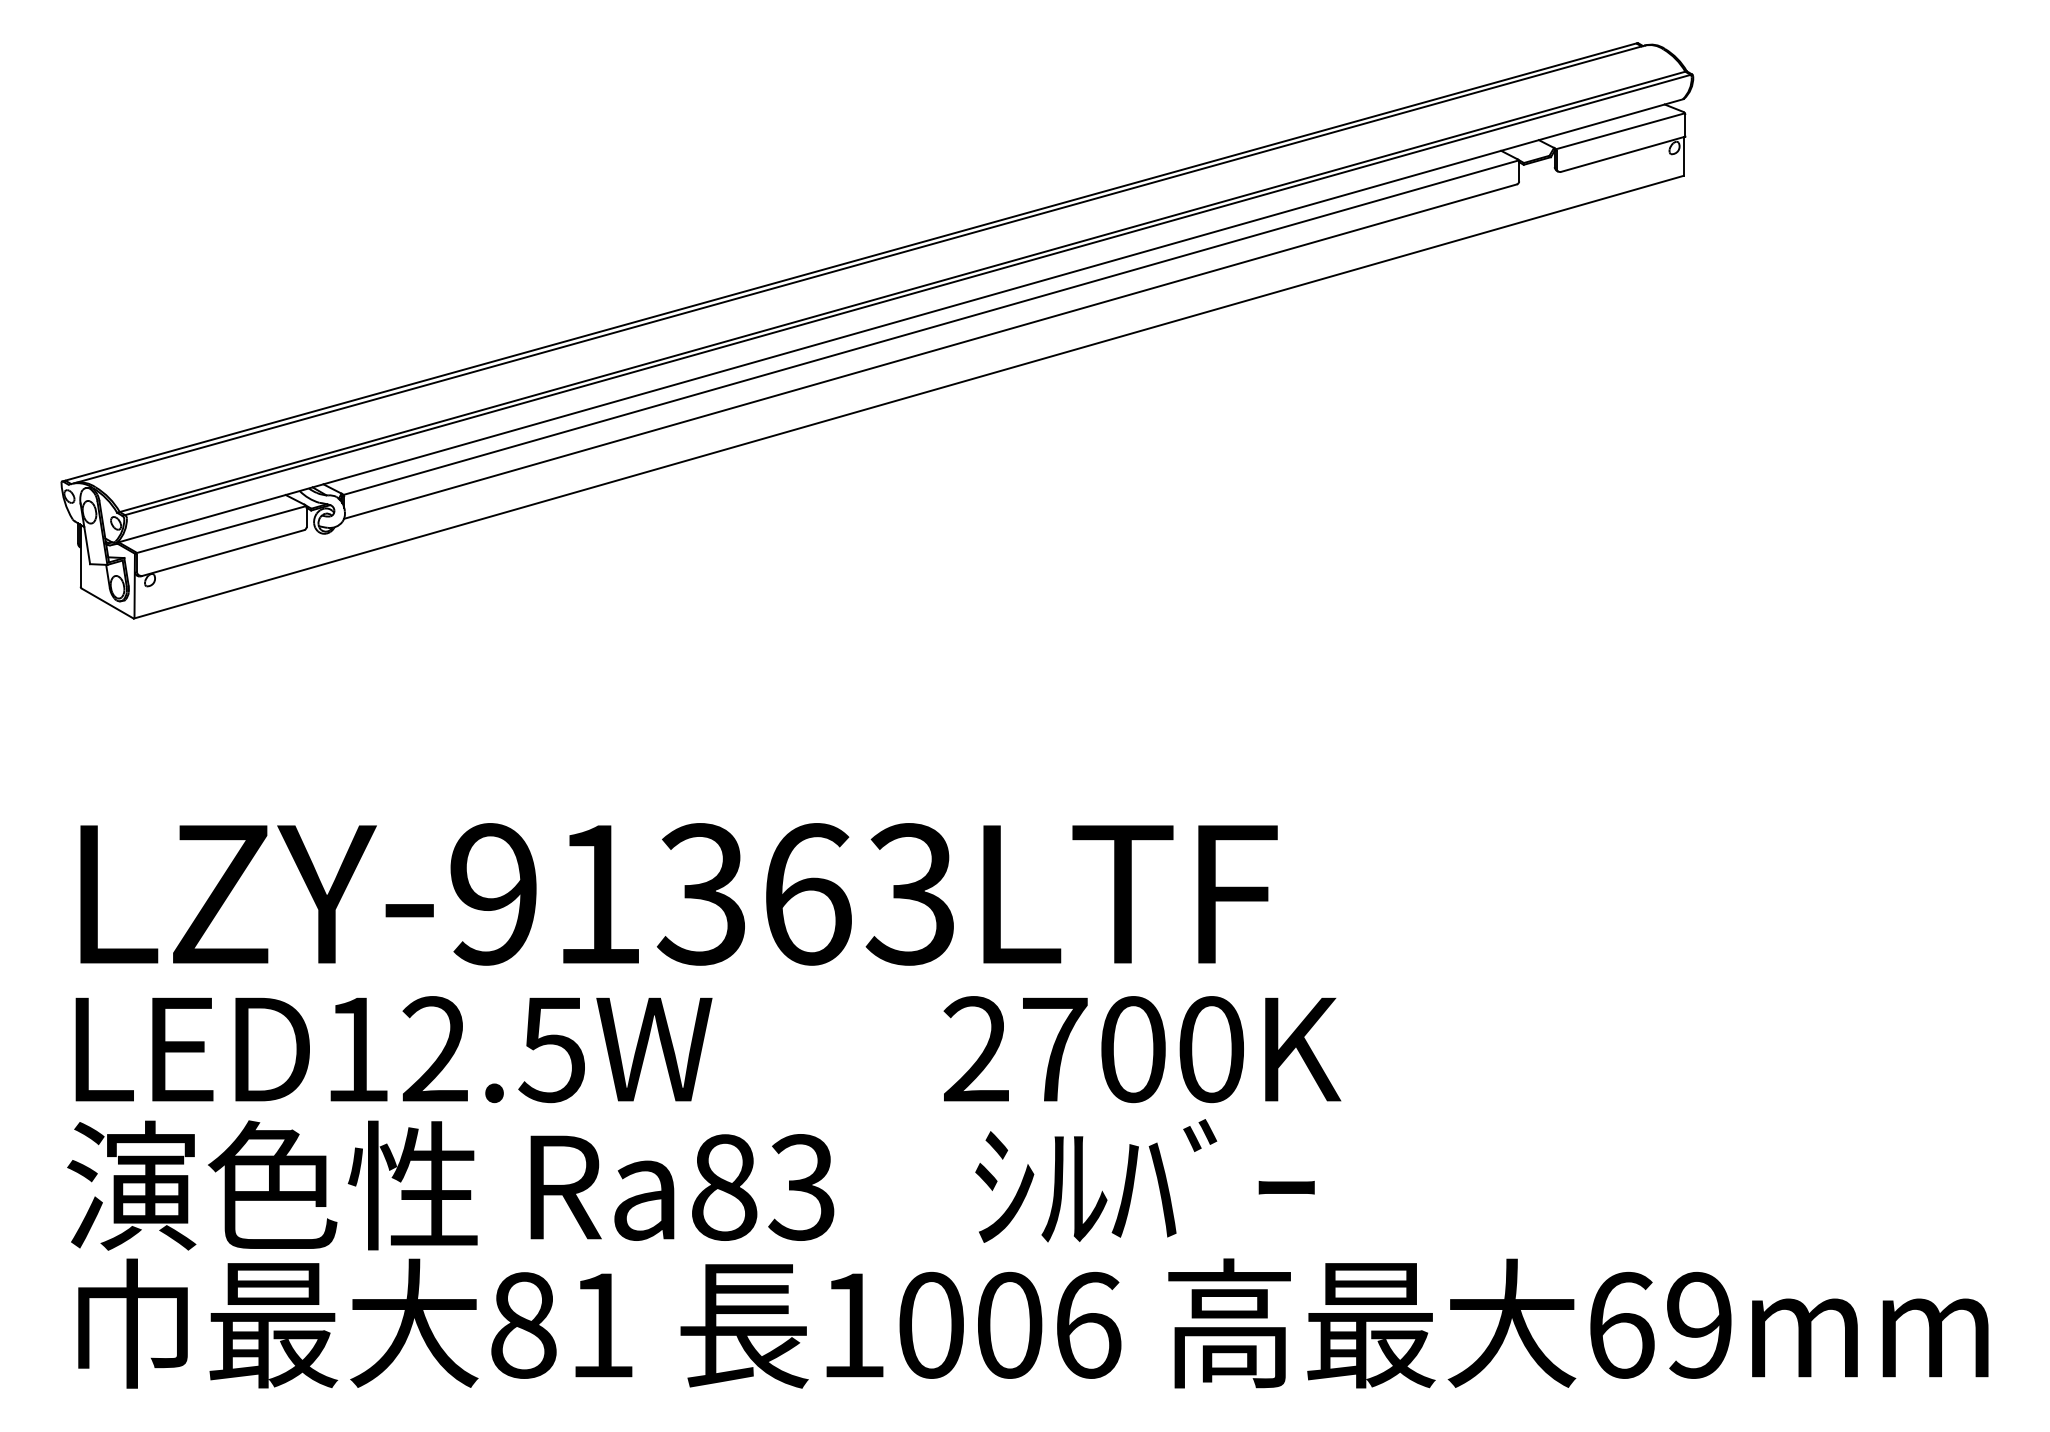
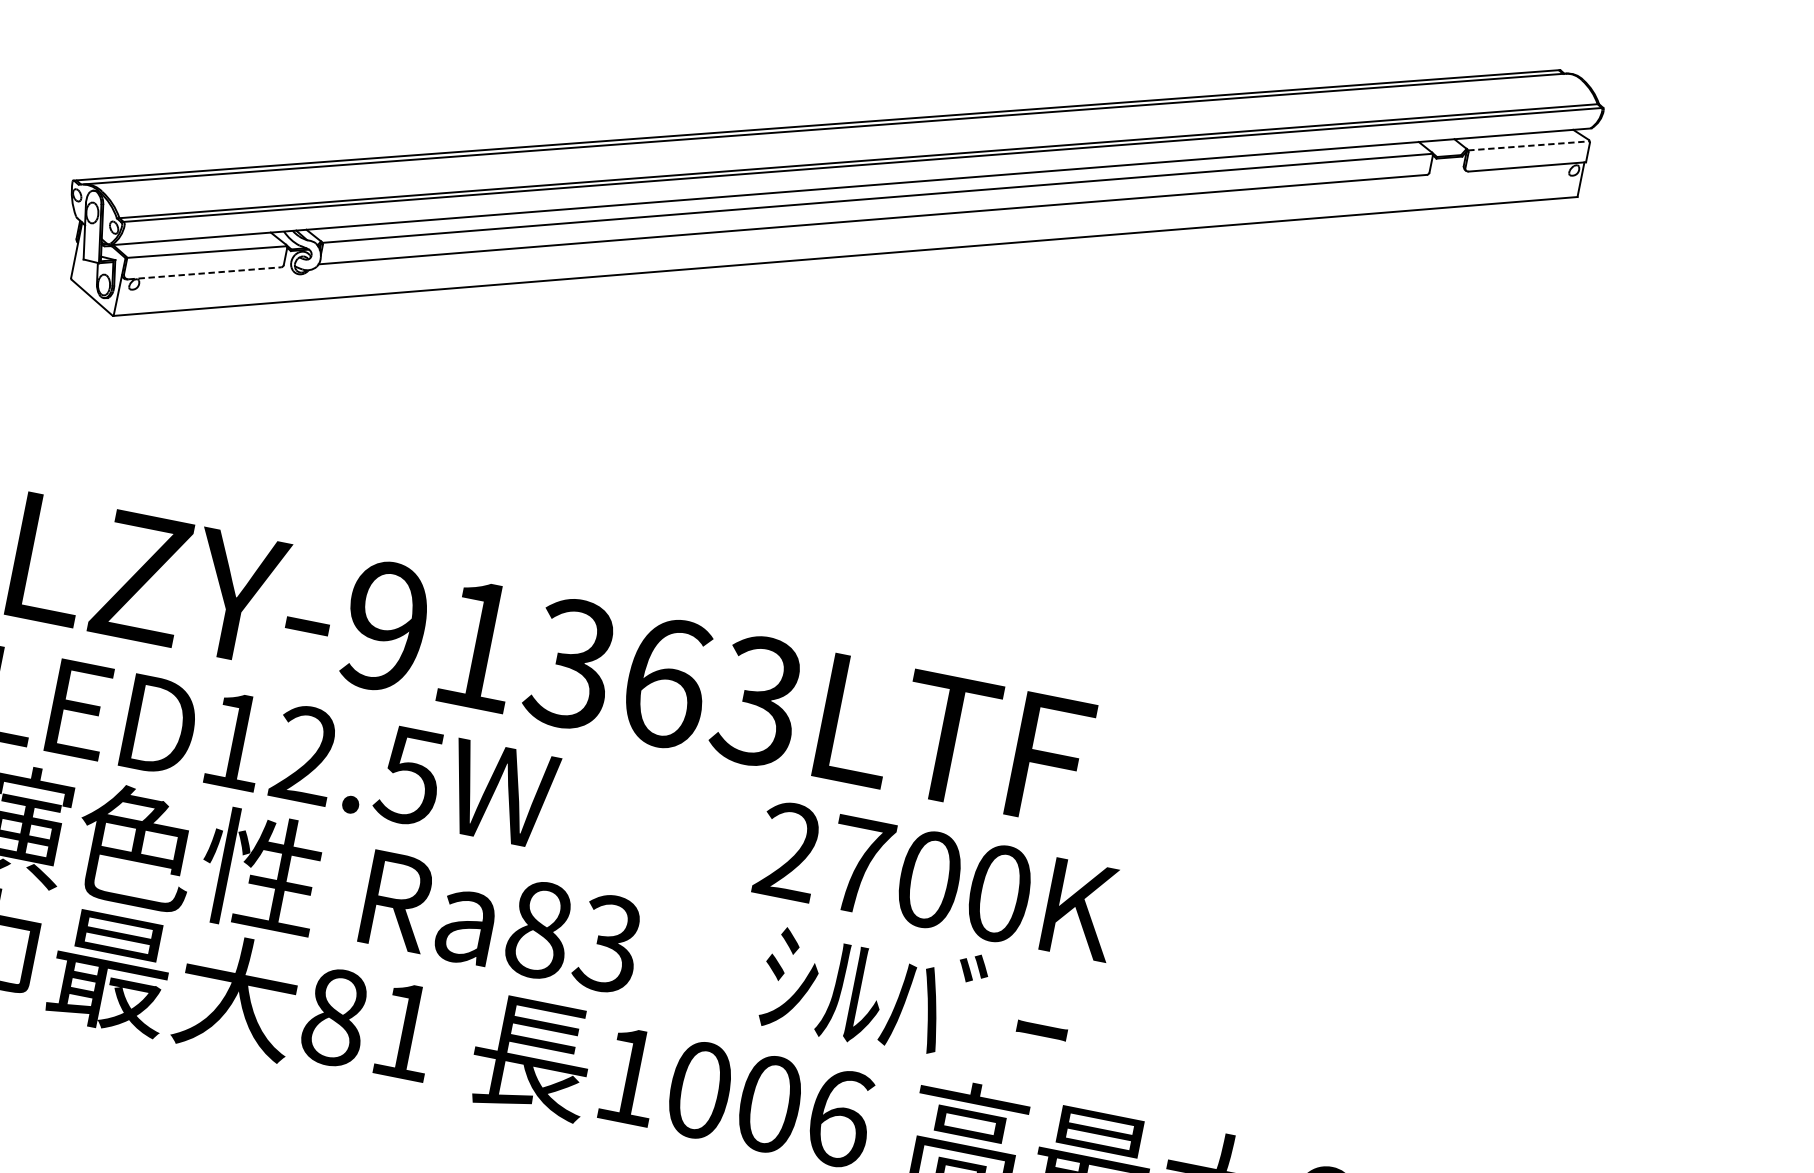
line: (1620, 131) -> (1528, 146), solid -> dashed
line: (223, 552) -> (204, 272), solid -> dashed

